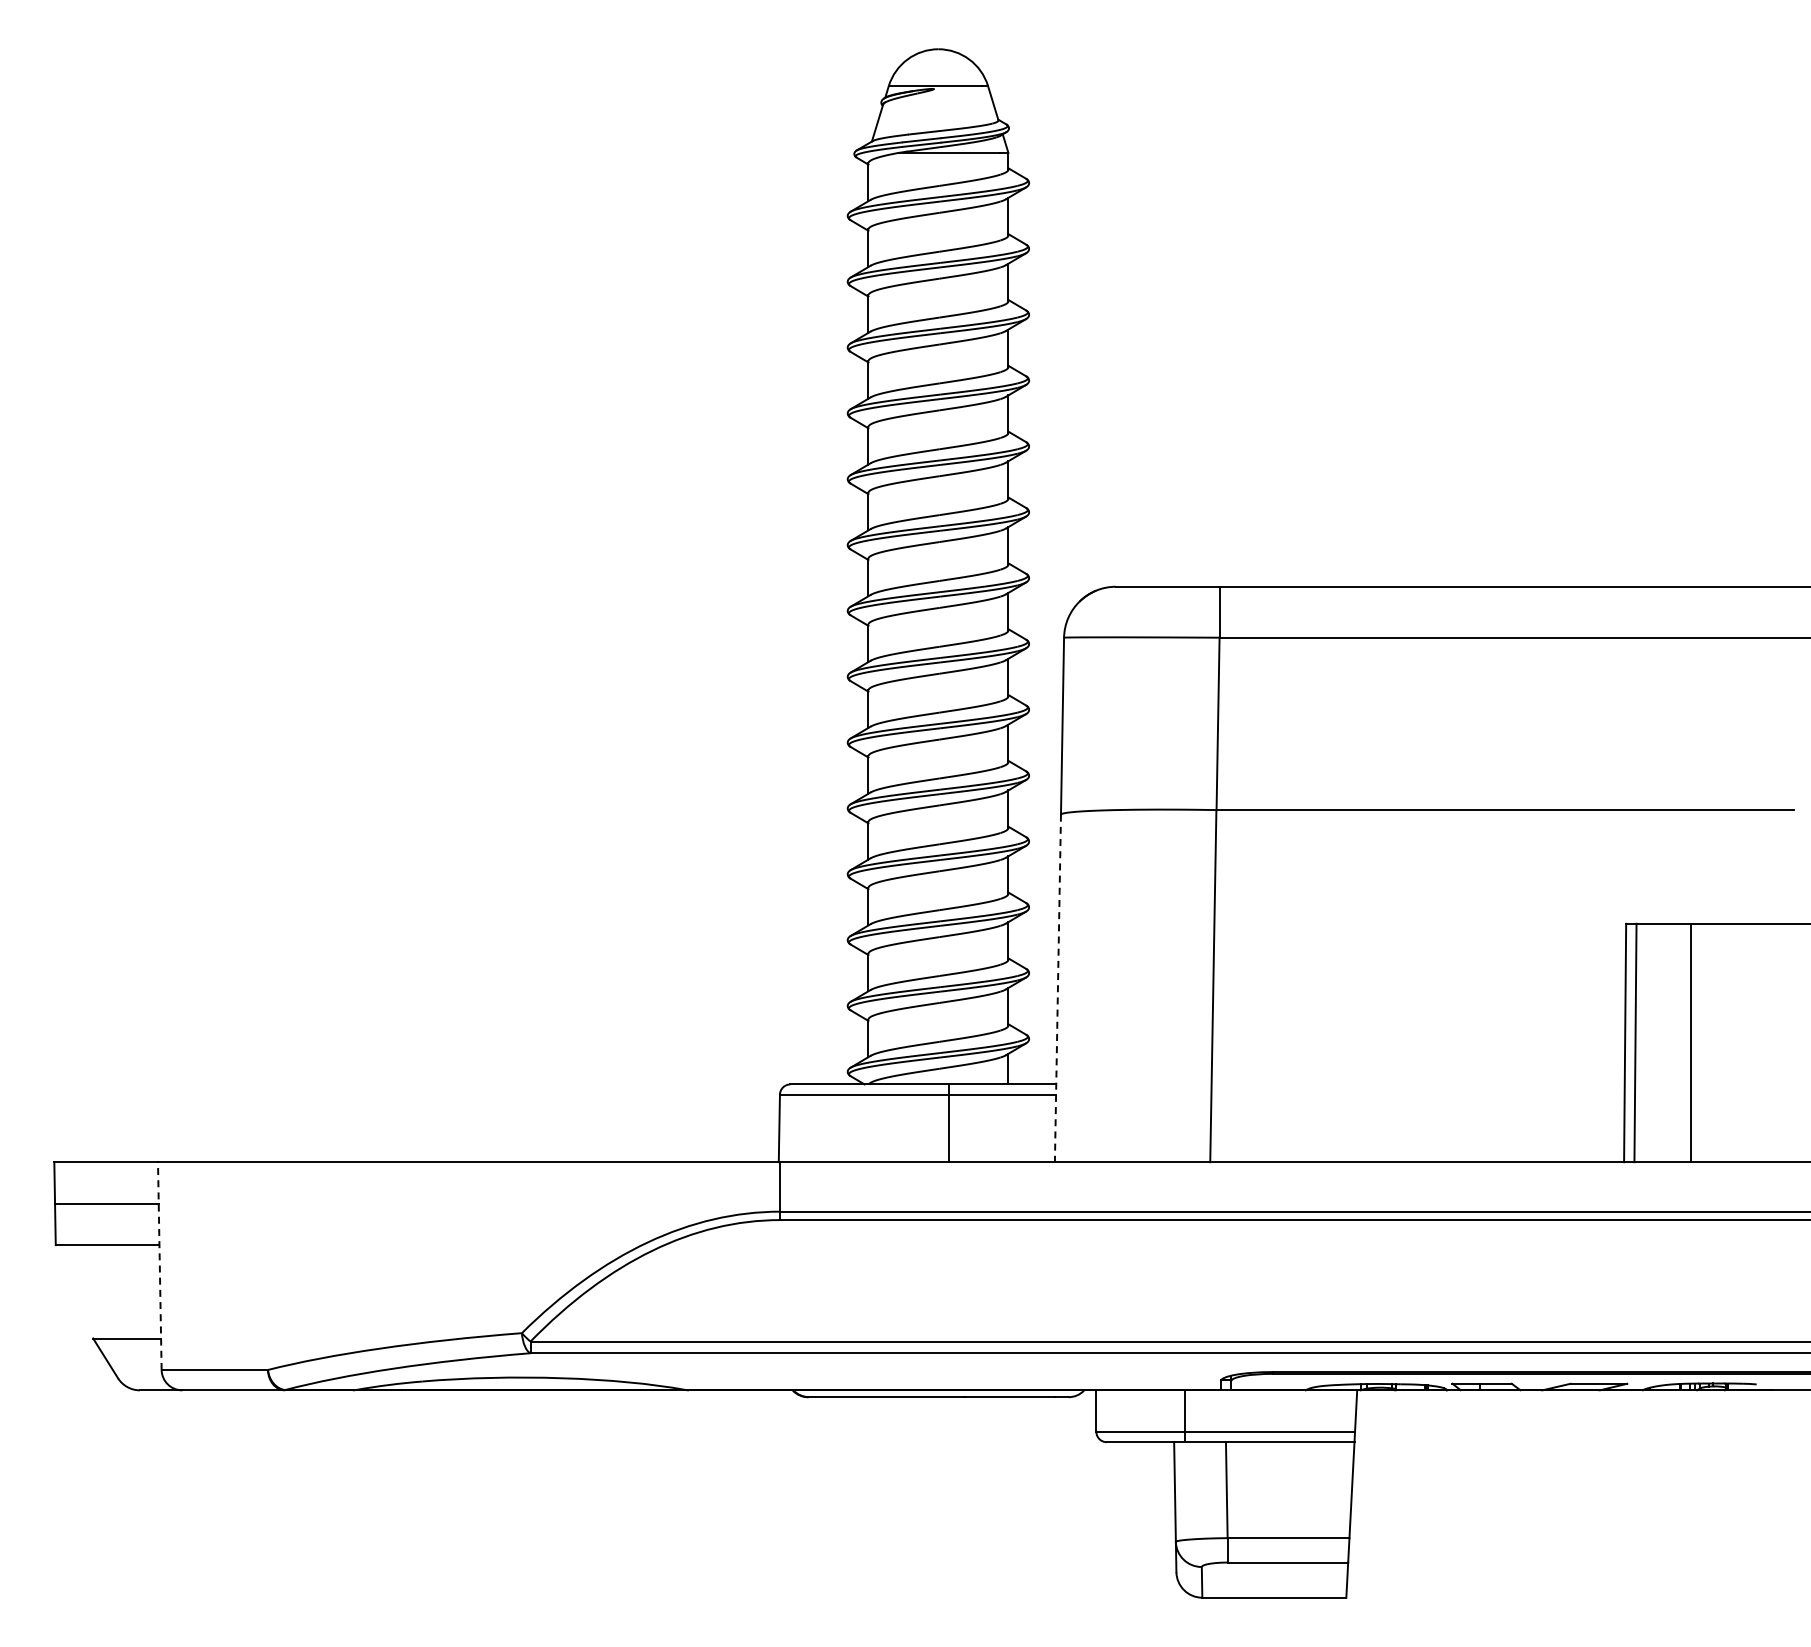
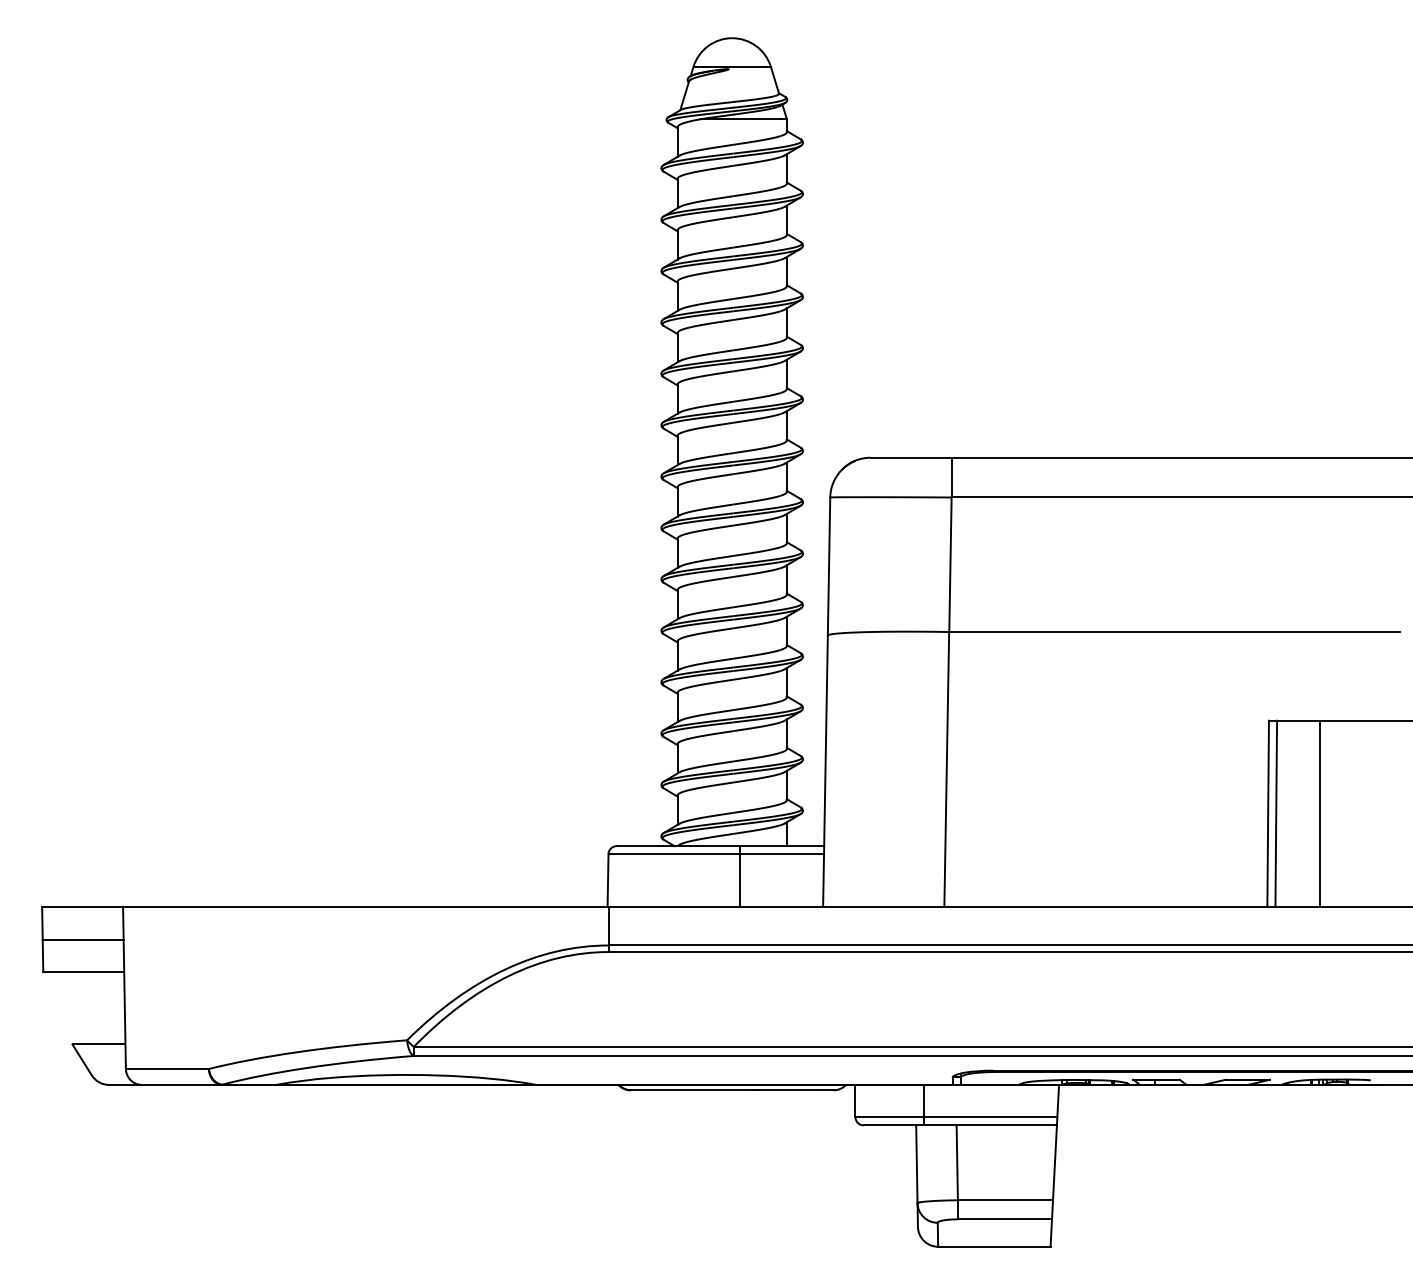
line: (1057, 988) -> (825, 771), dashed -> solid
line: (159, 1266) -> (124, 988), dashed -> solid

